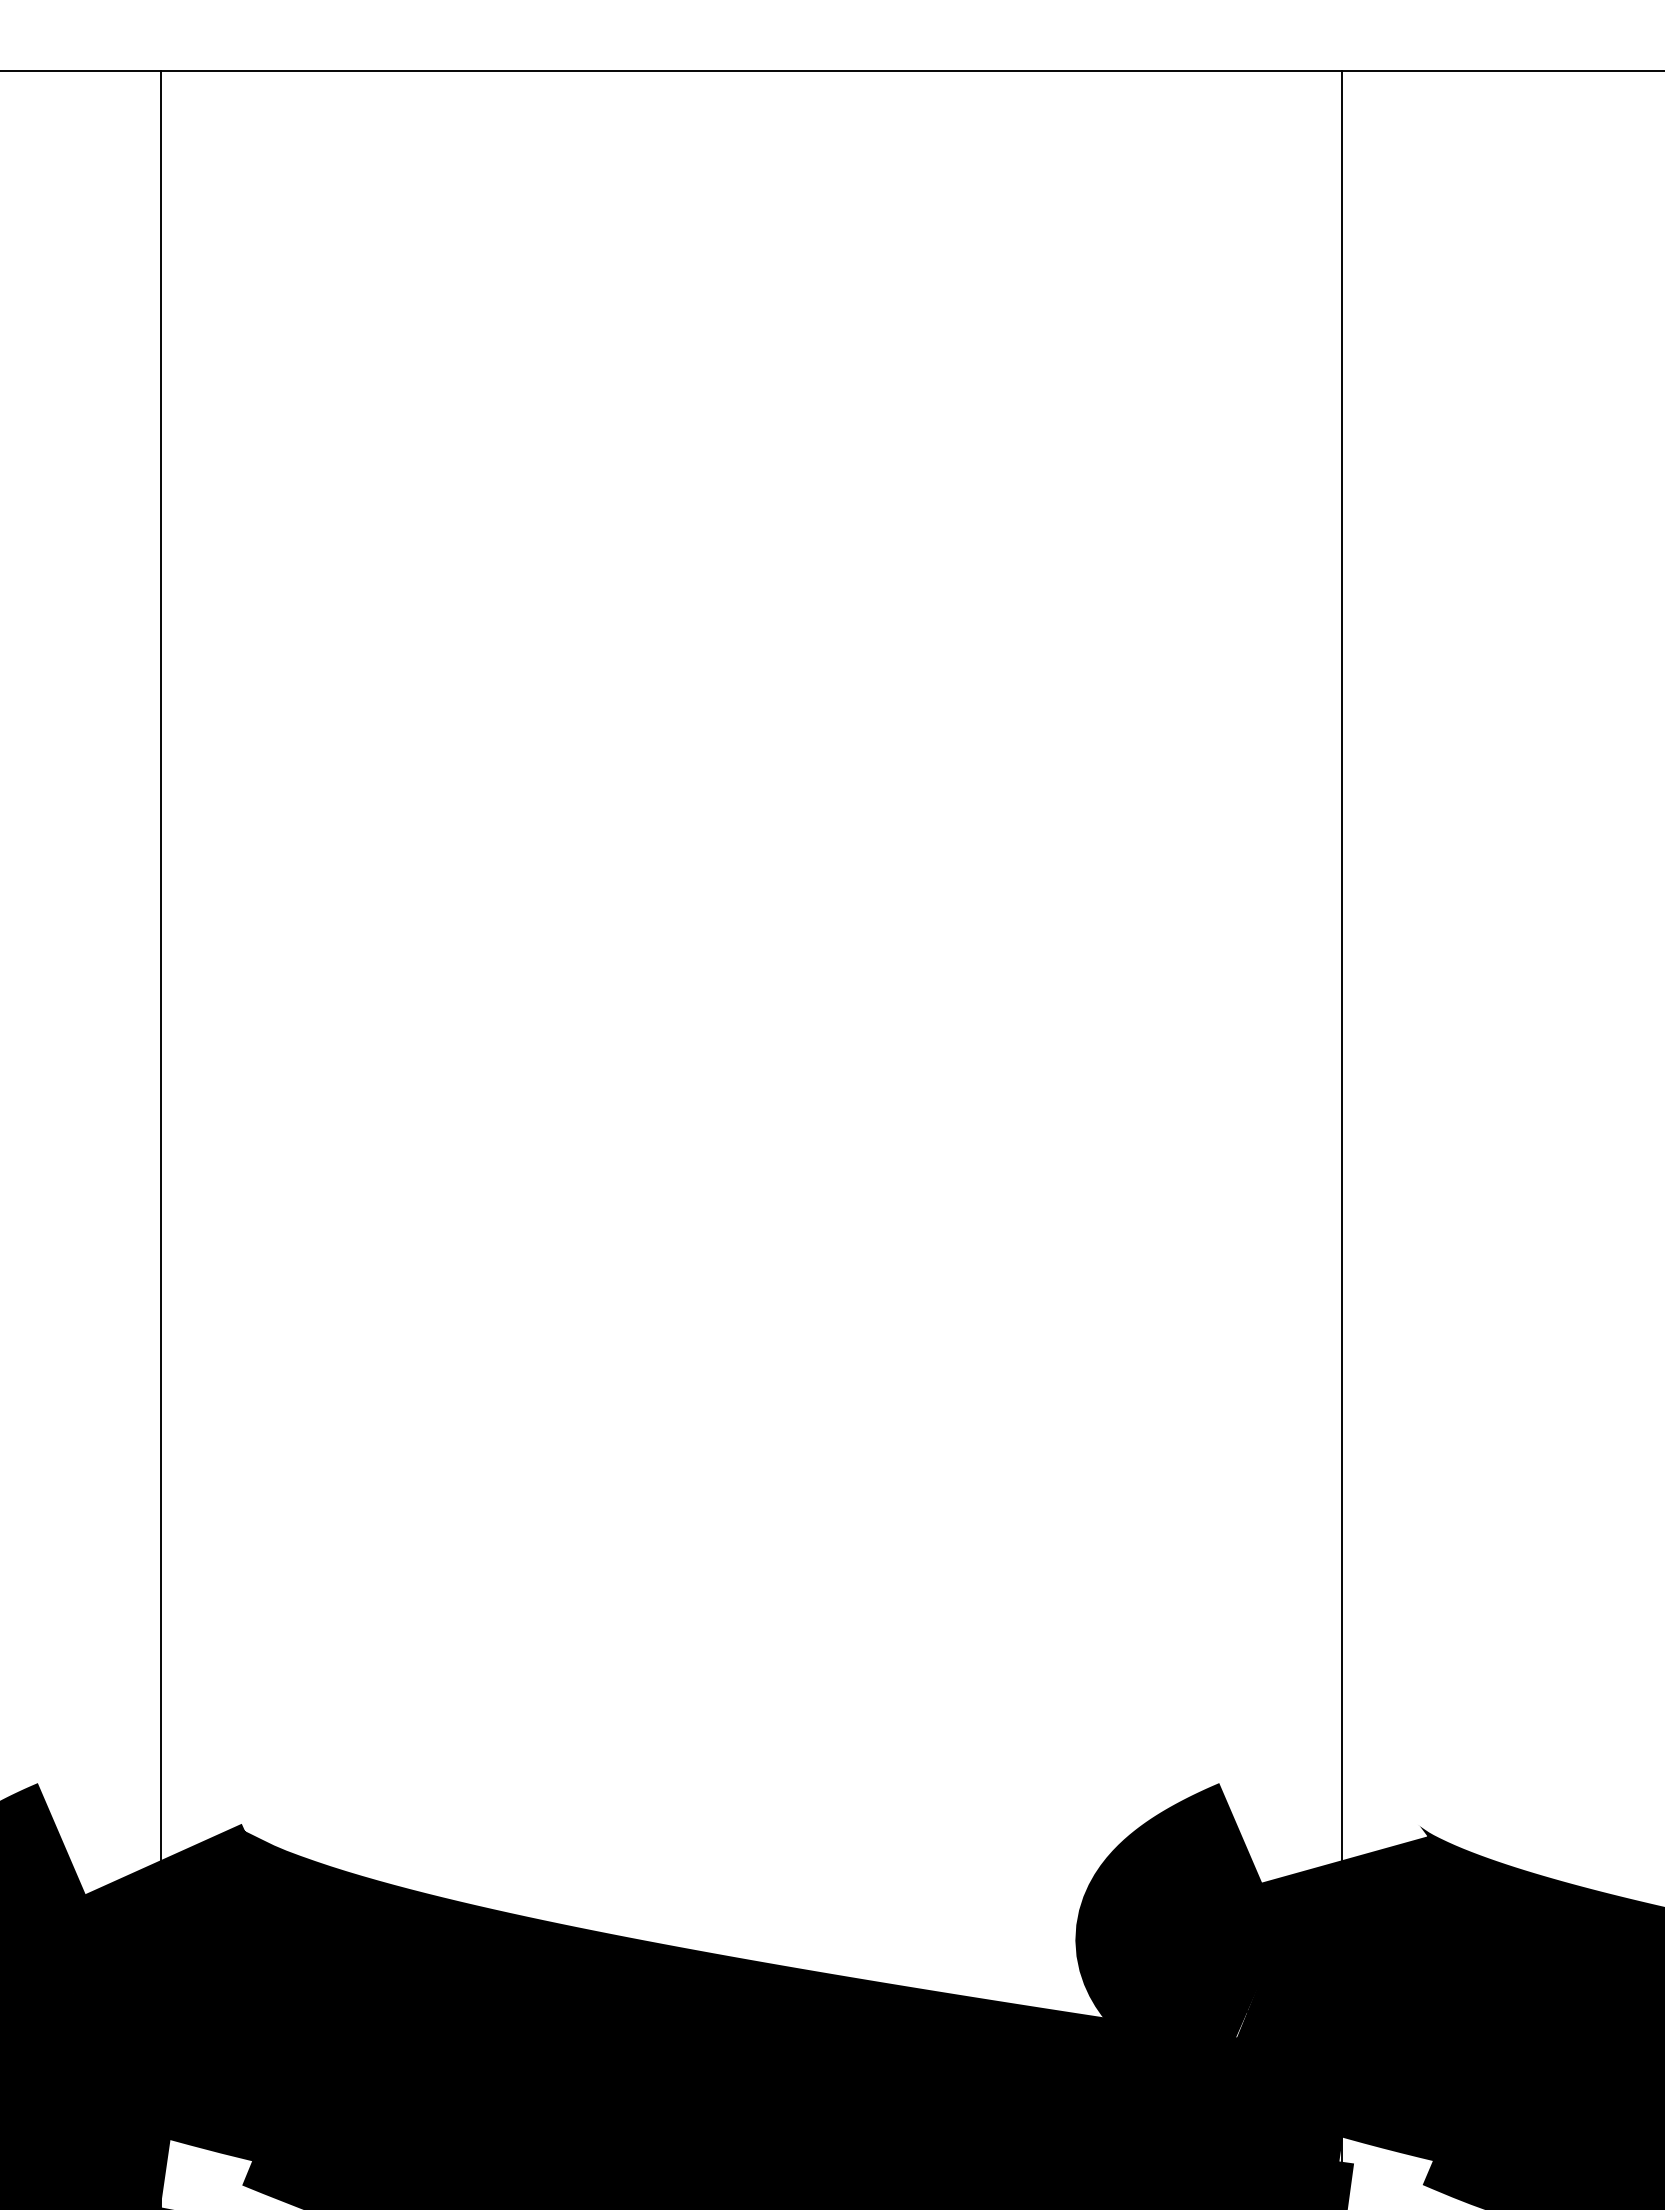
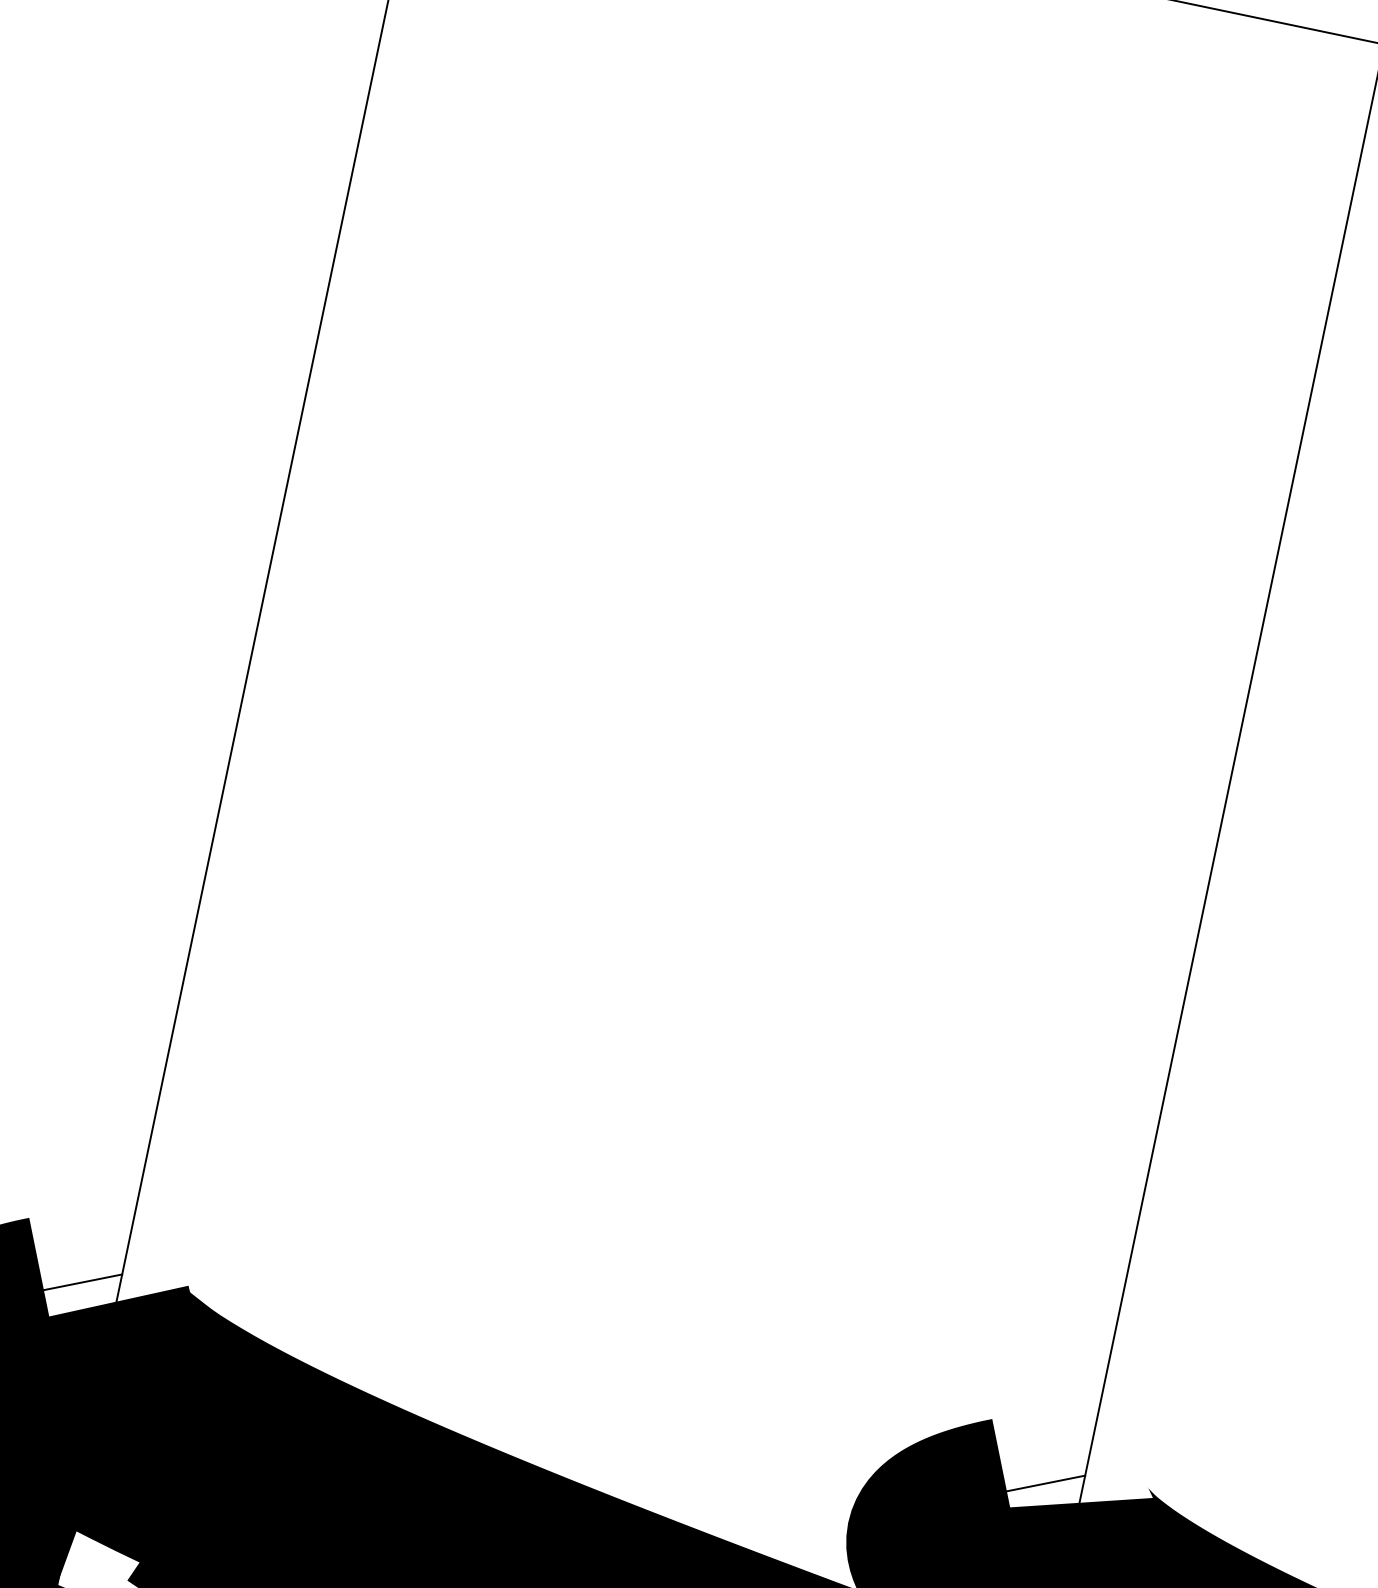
line: (116, 1845) -> (82, 1282), added
line: (1298, 1845) -> (1046, 1483), added

